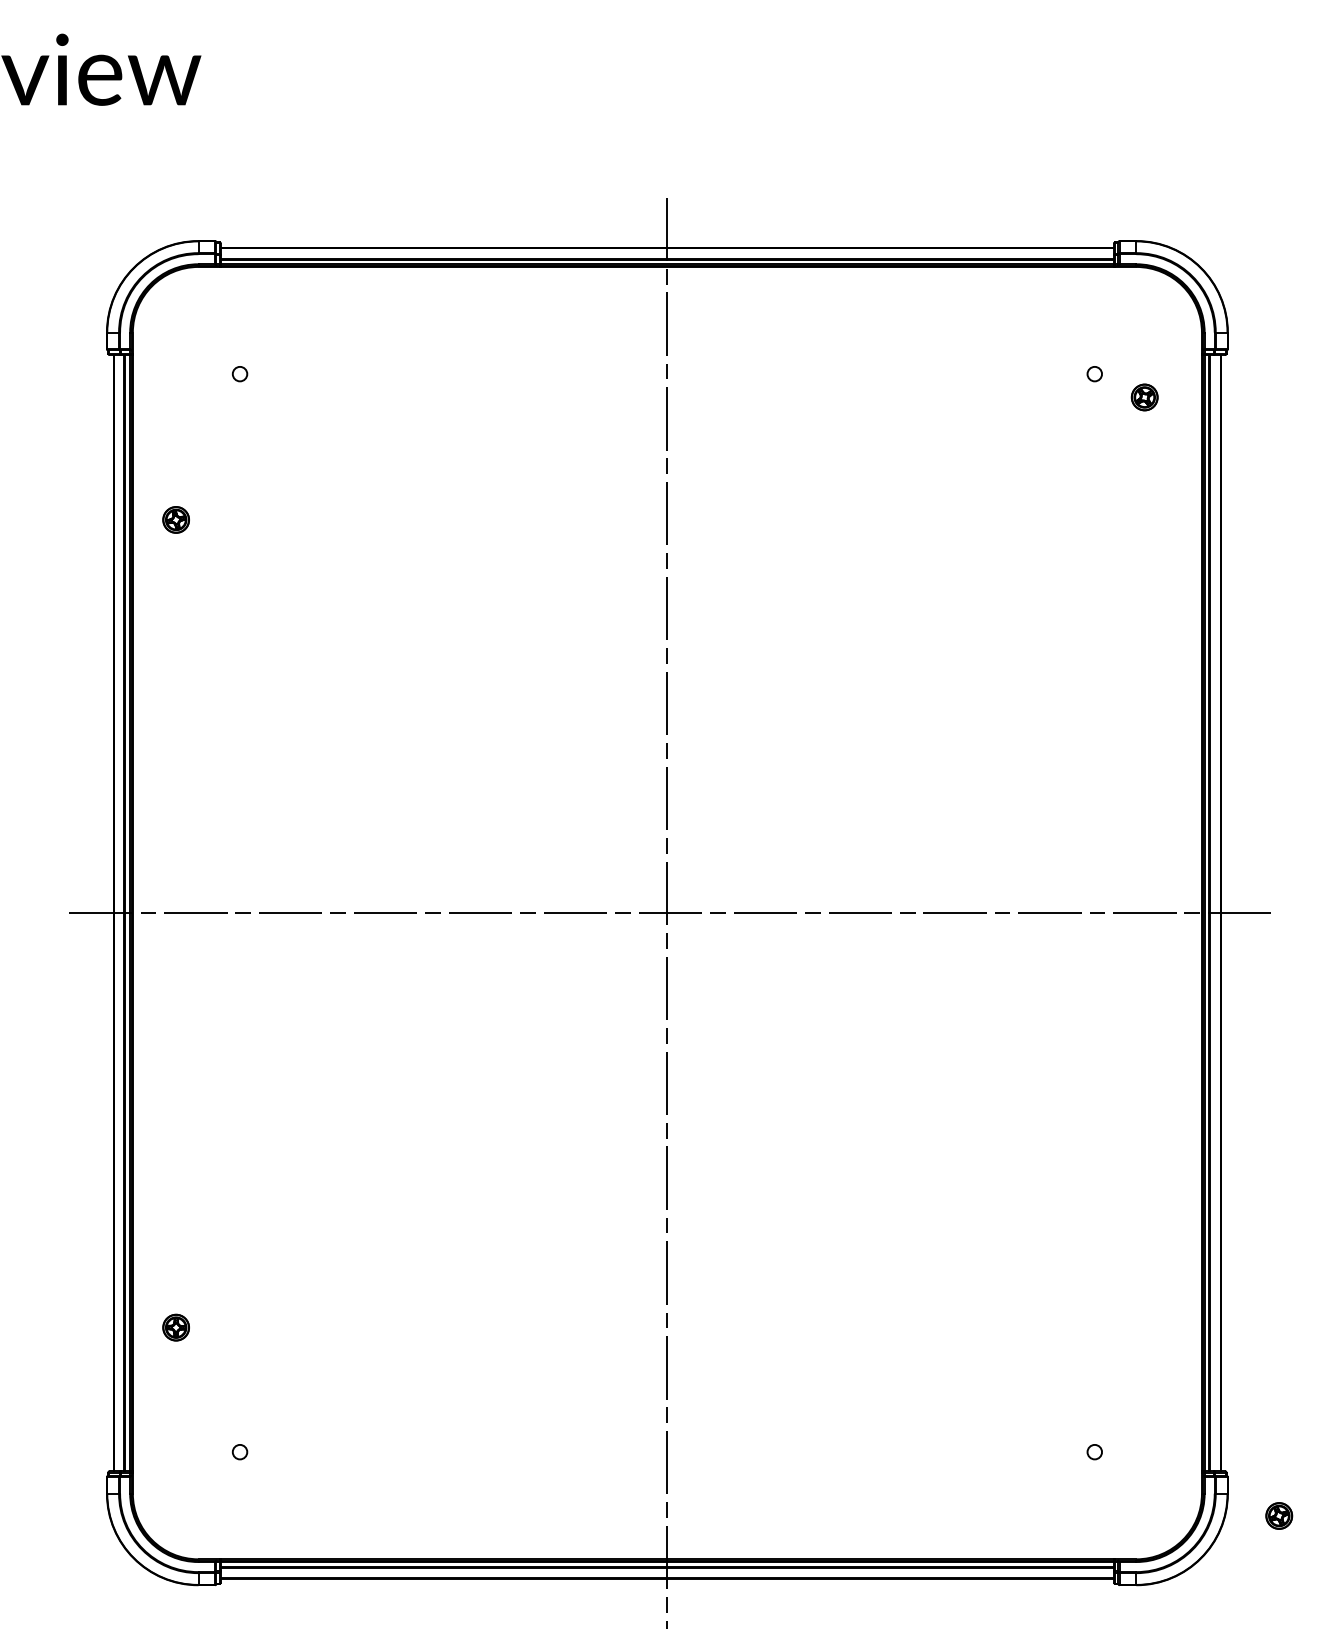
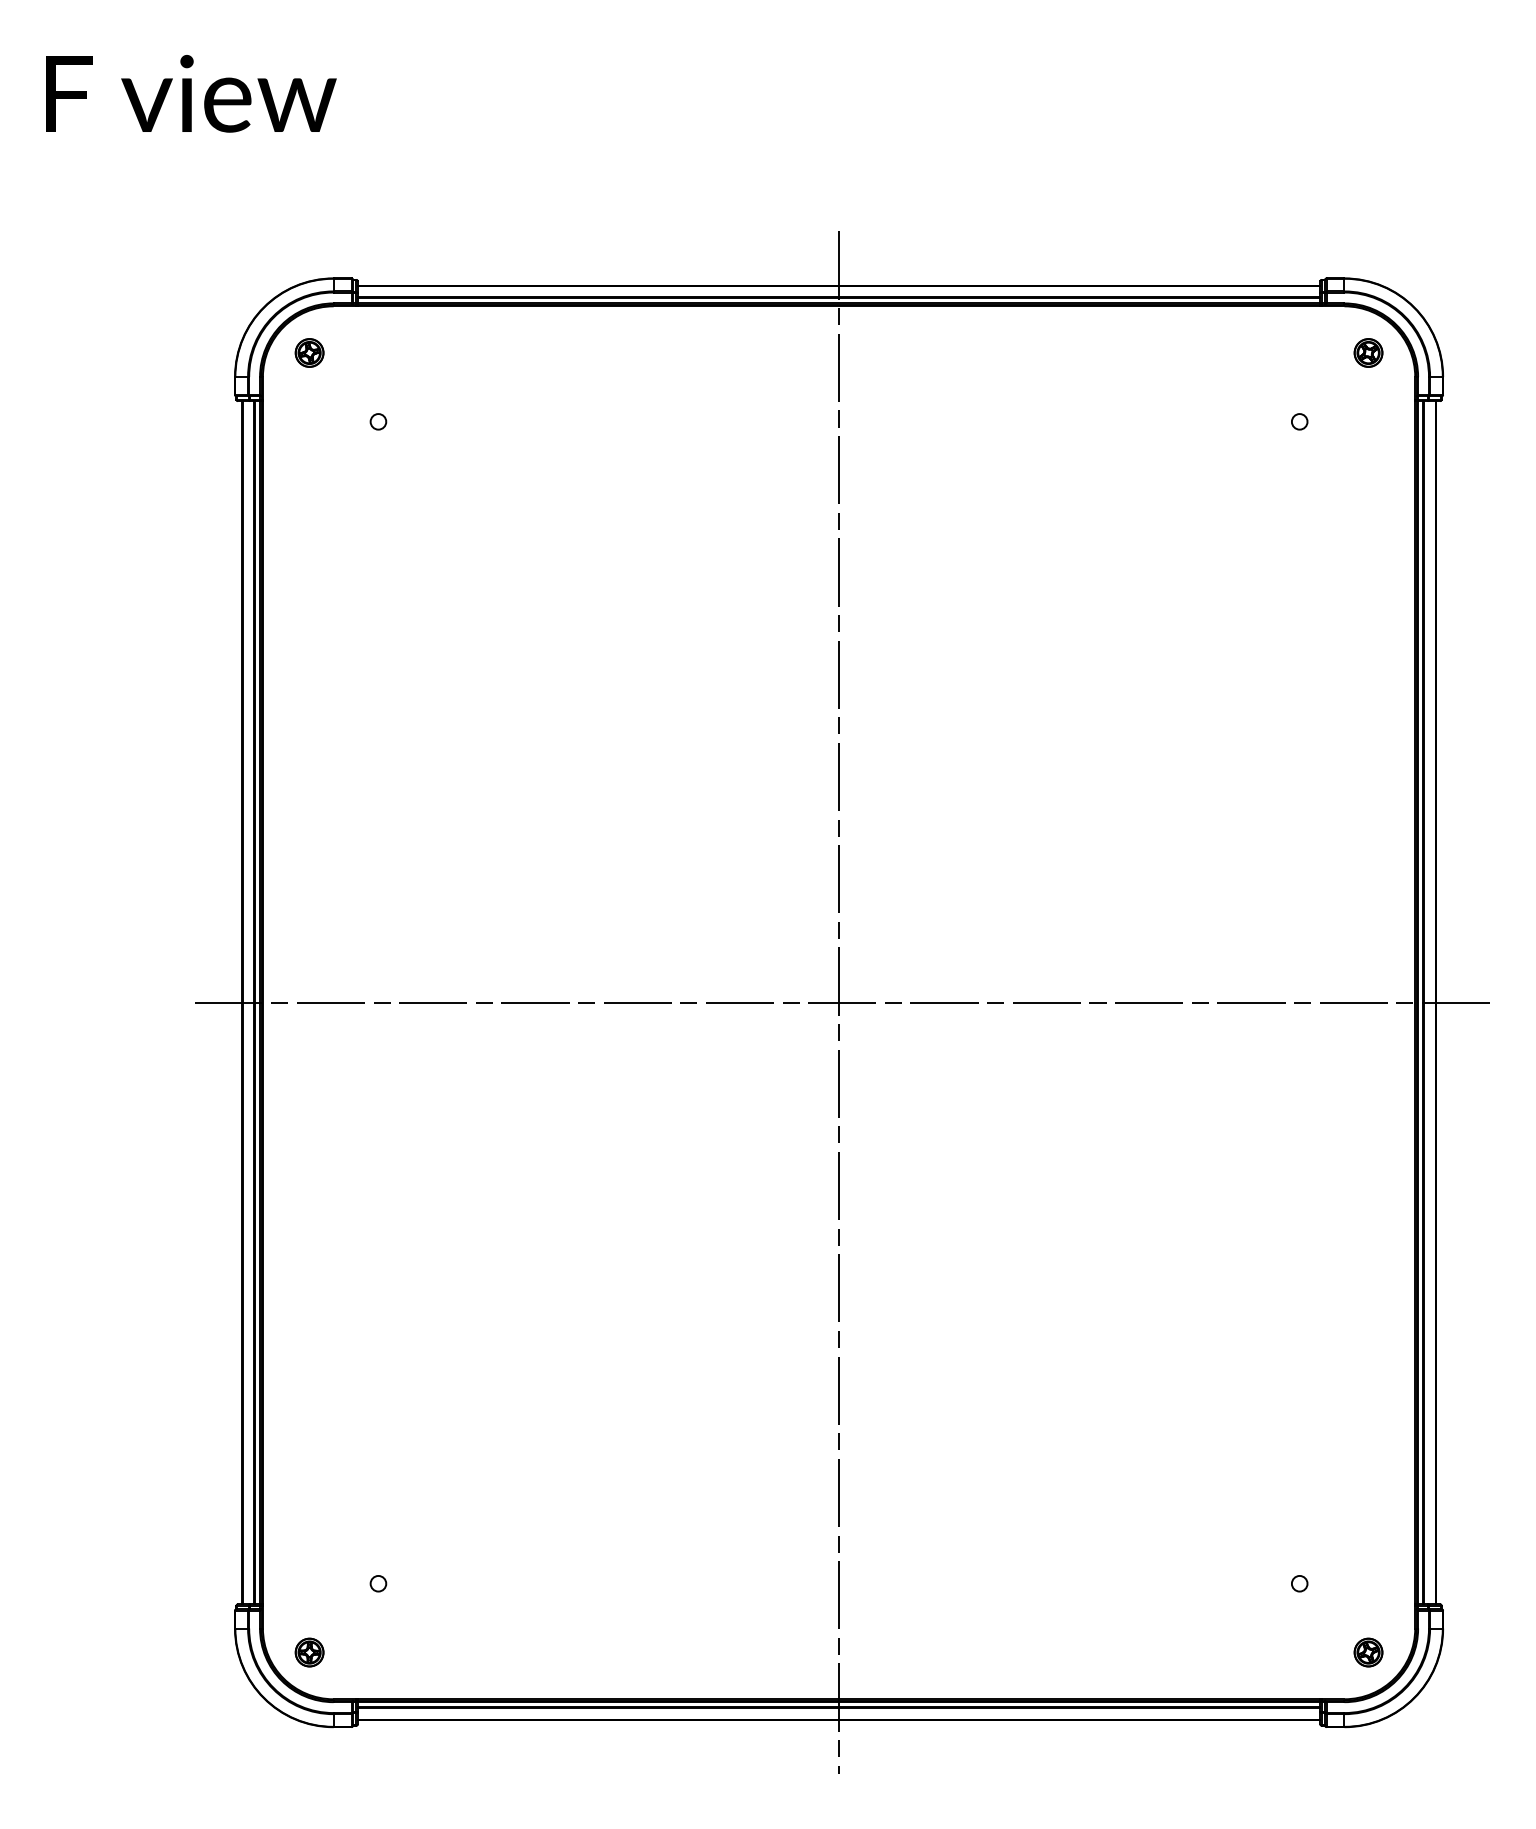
part: (1144, 397) -> (1368, 352), moved
part: (176, 519) -> (309, 352), moved
part: (176, 1327) -> (309, 1652), moved
part: (1279, 1515) -> (1368, 1652), moved

